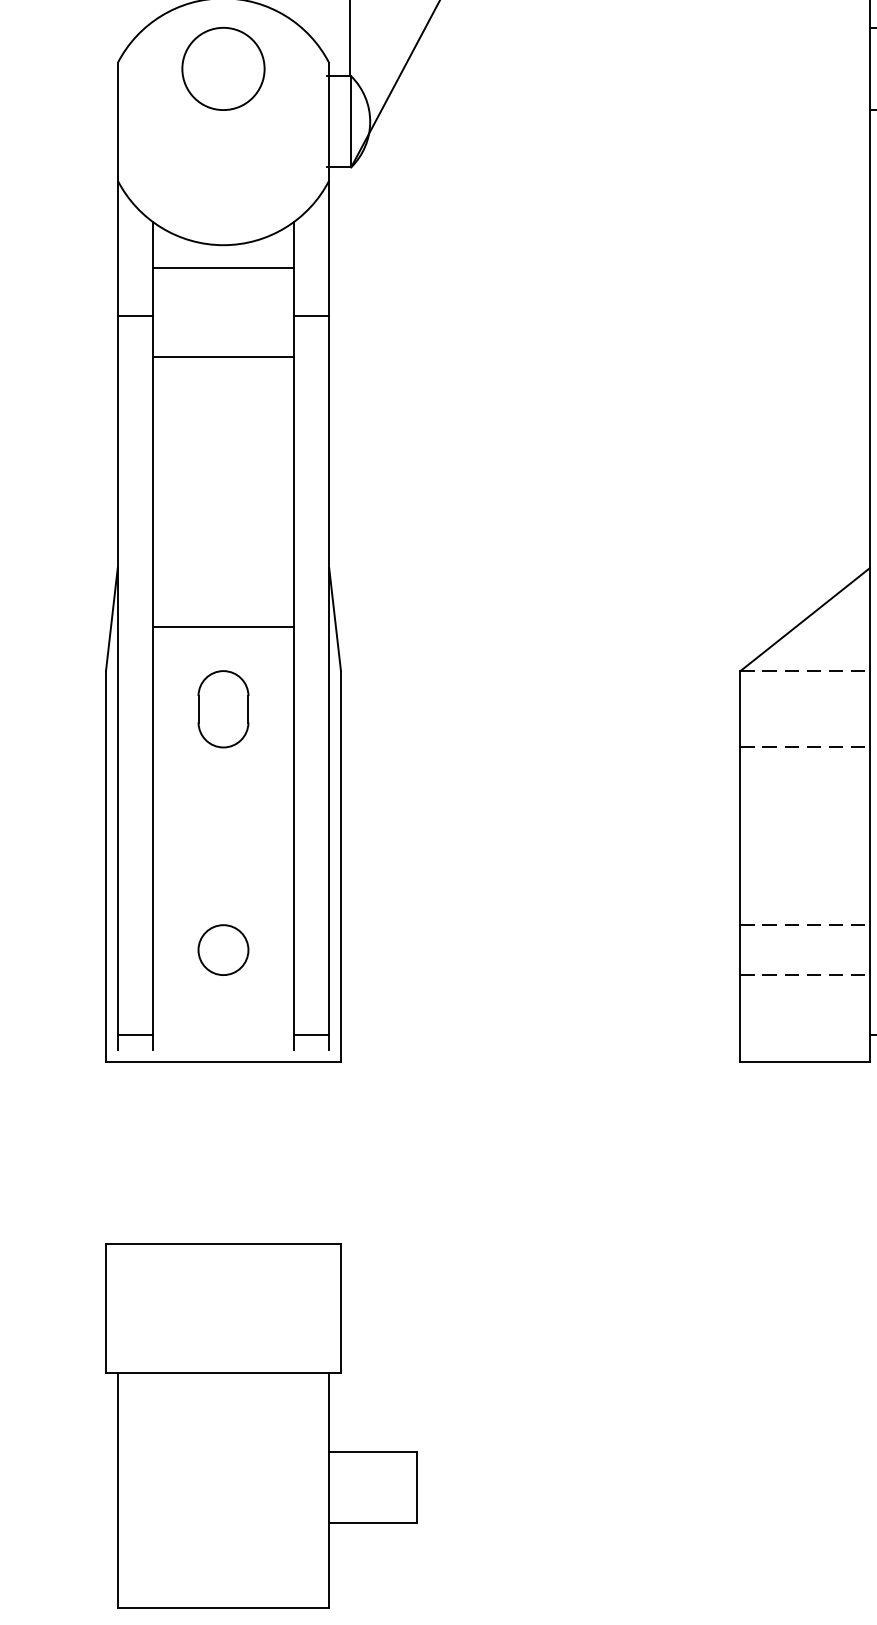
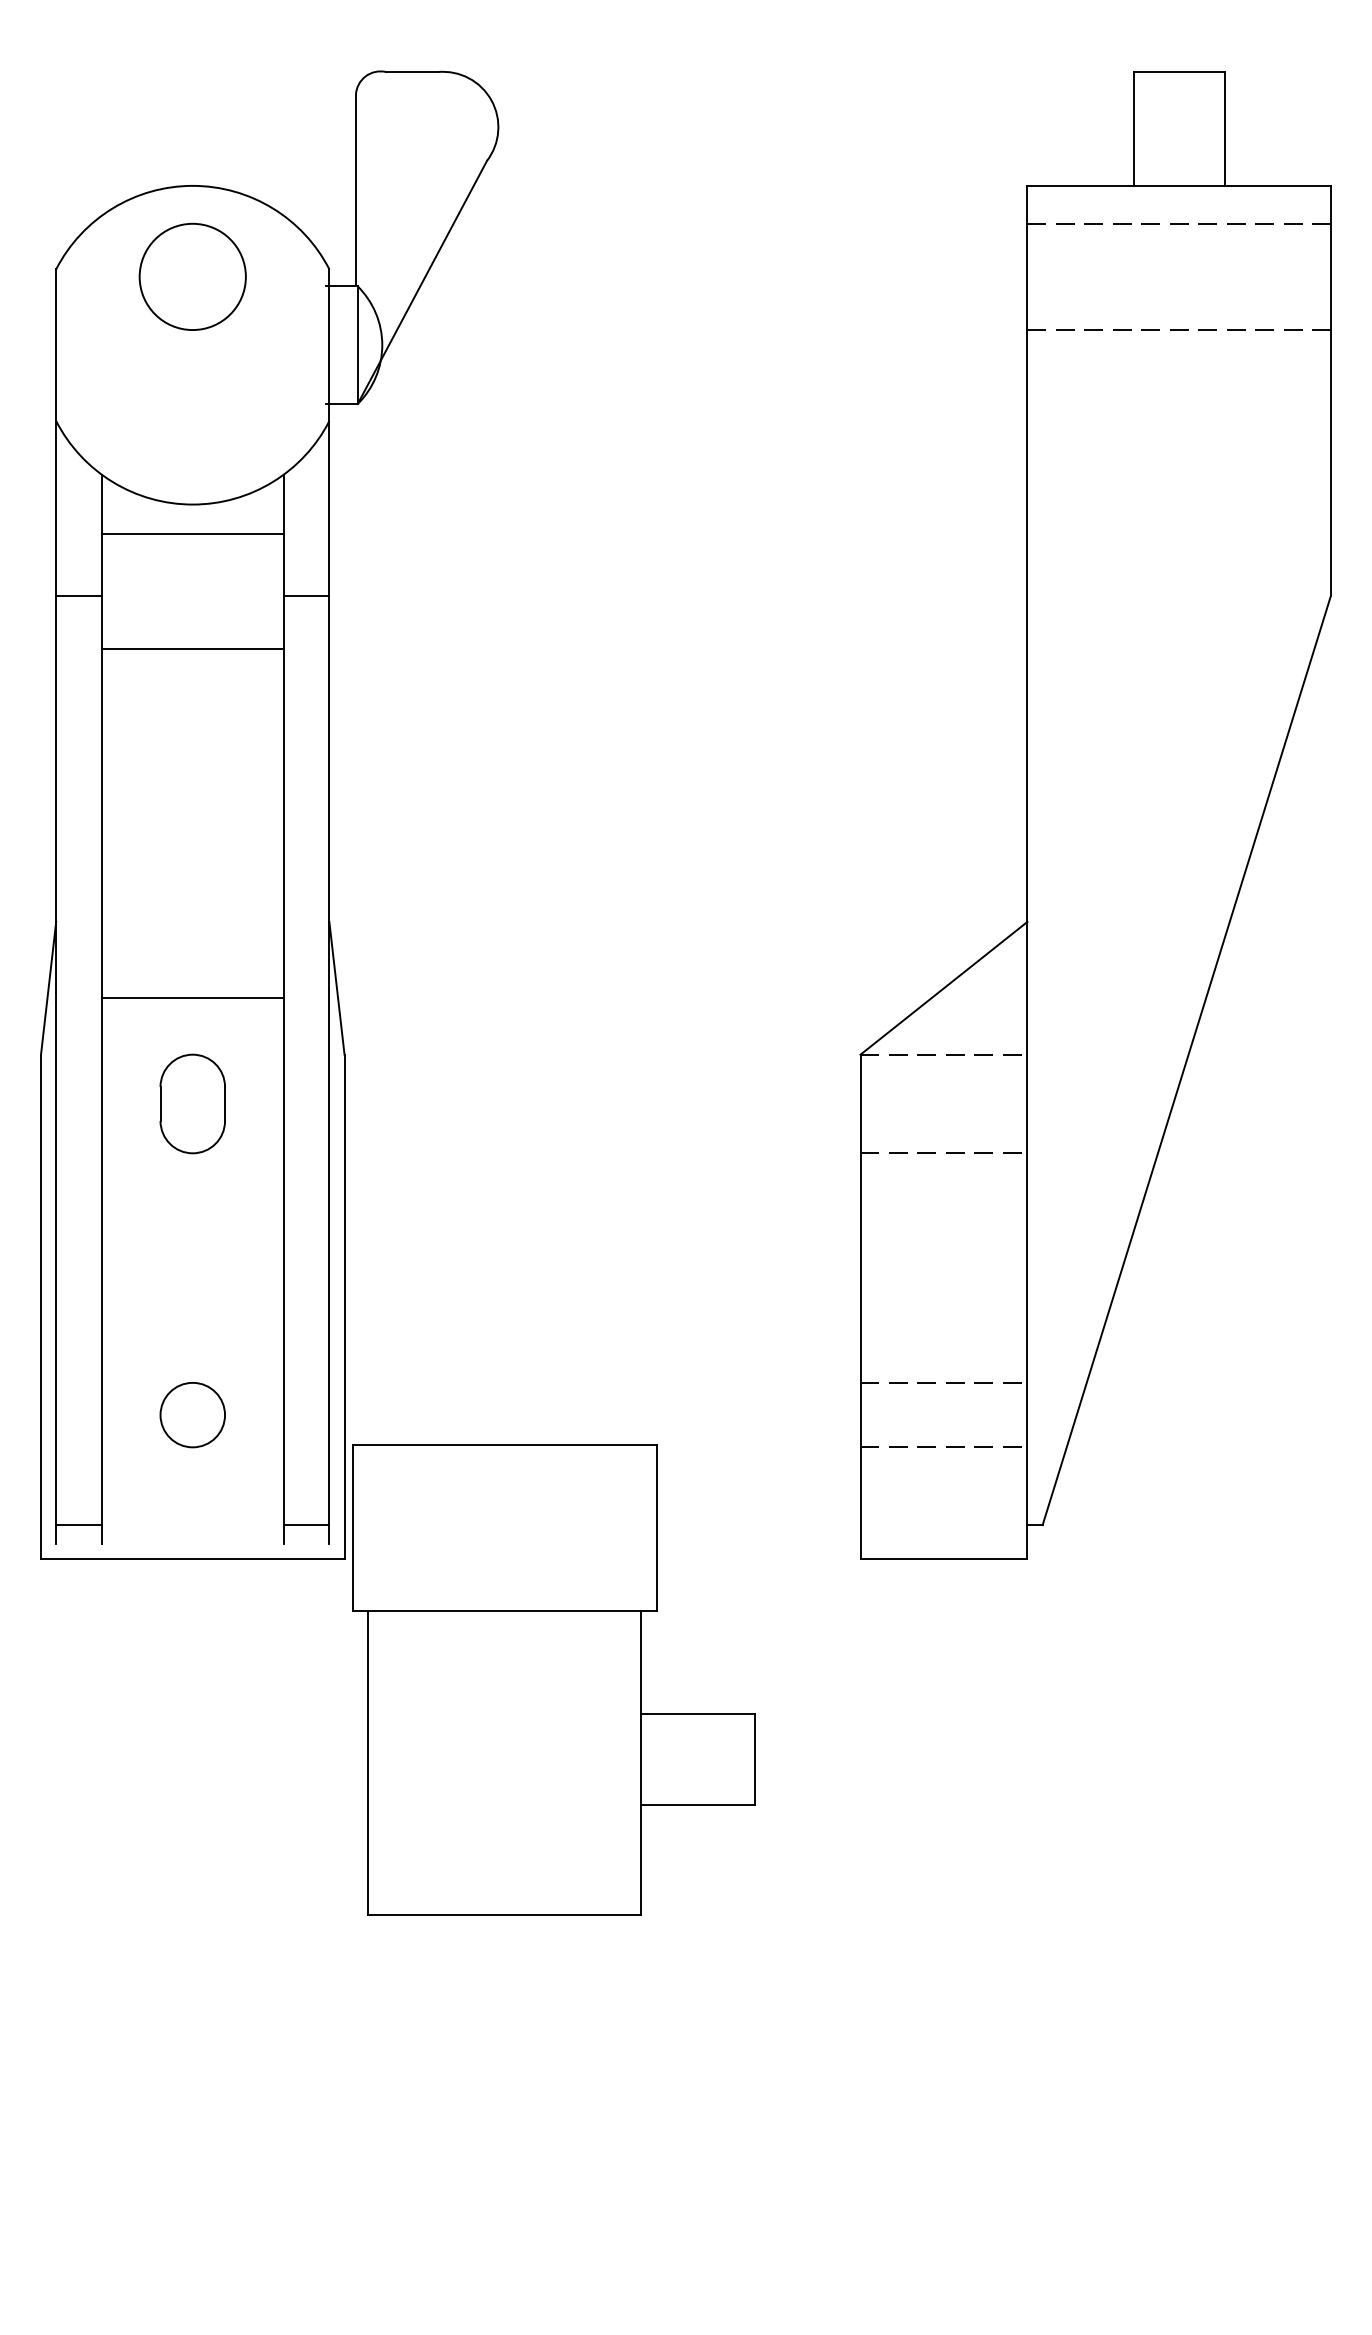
part: (261, 1425) -> (553, 1679), moved

